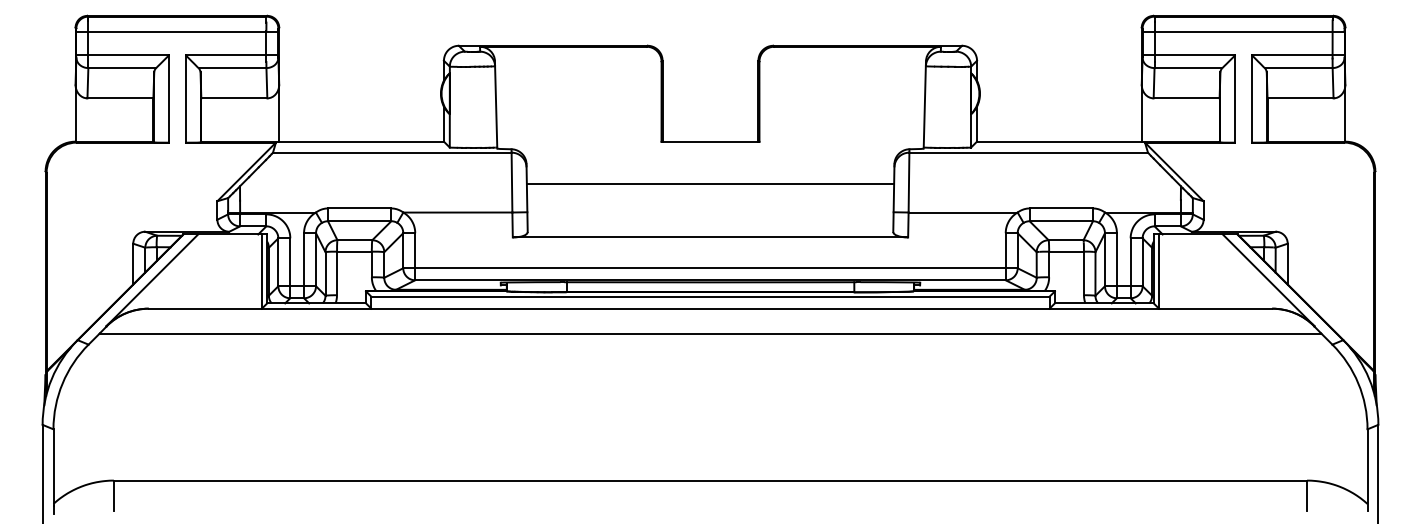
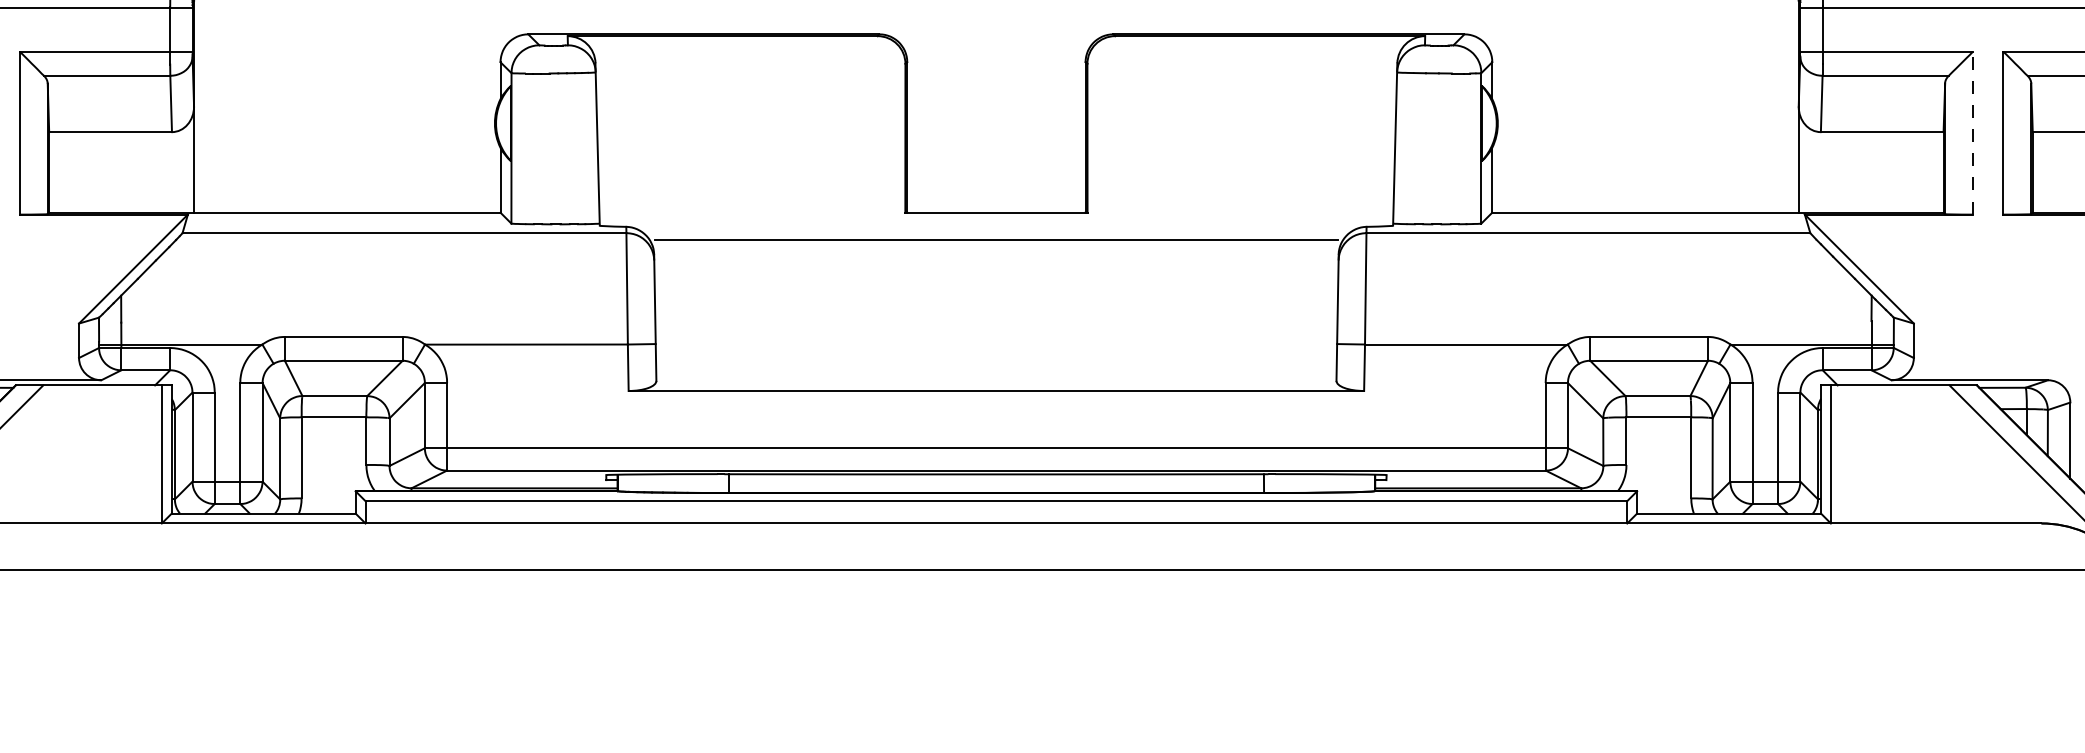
line: (1235, 98) -> (1973, 132), solid -> dashed
line: (710, 183) -> (996, 240), moved

